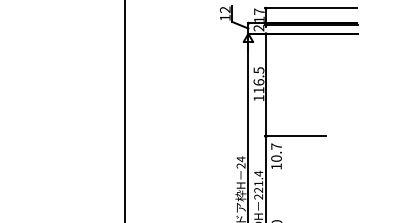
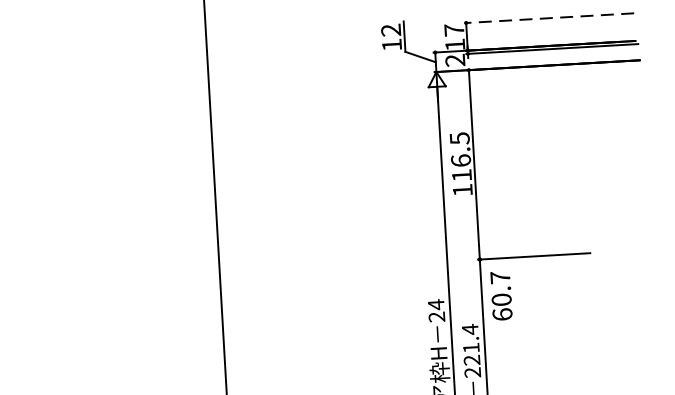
line: (310, 8) -> (548, 18), solid -> dashed
text: (276, 166) -> (502, 314), 10.7 -> 60.7

